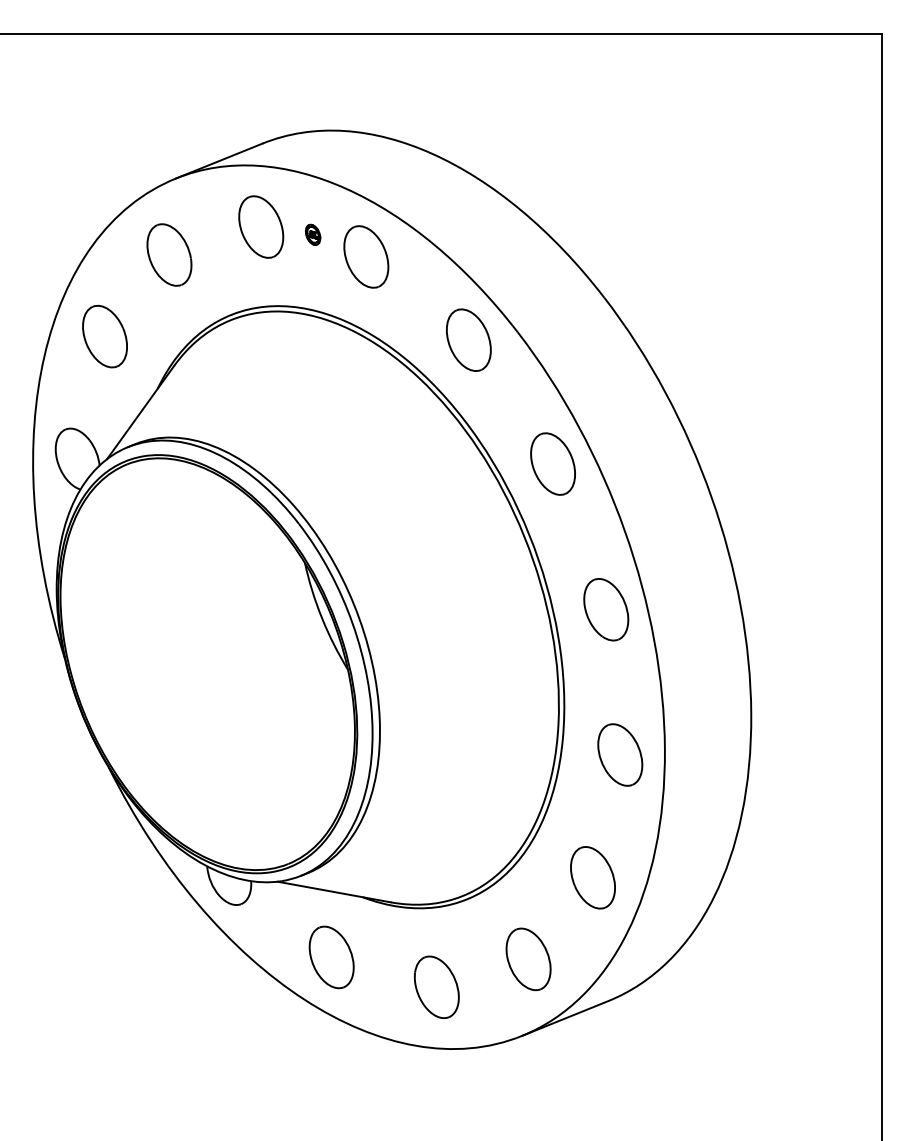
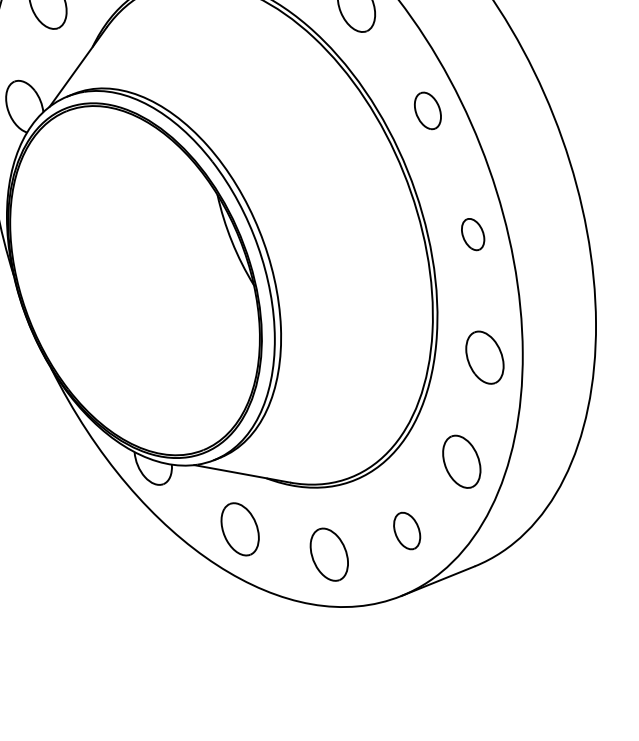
part: (552, 463) -> (427, 110), size x0.7
part: (606, 609) -> (473, 234), size x0.6
part: (528, 959) -> (407, 531), size x0.7

